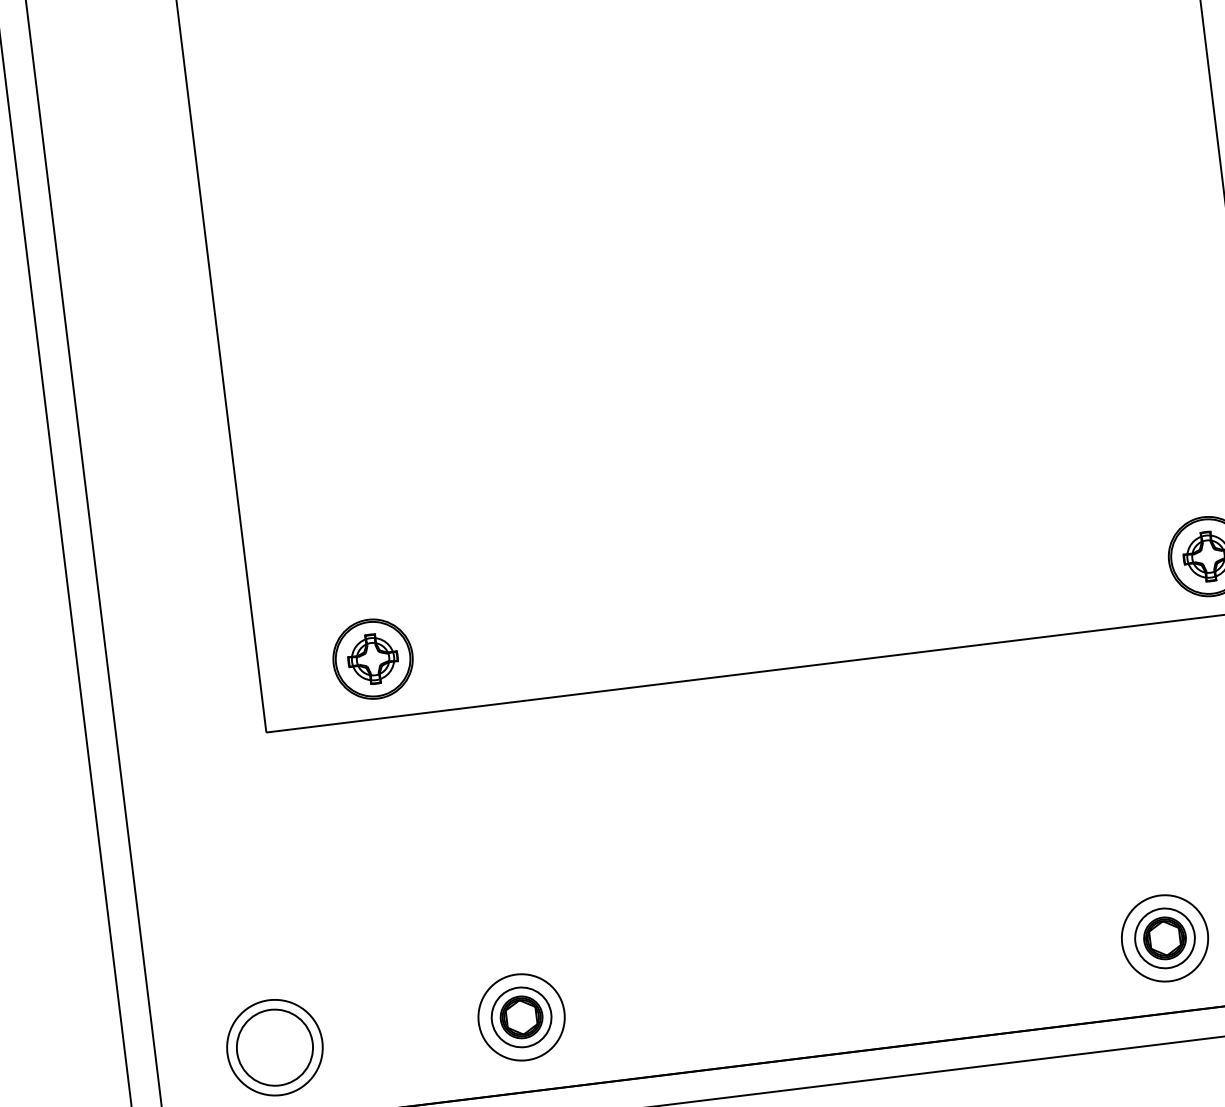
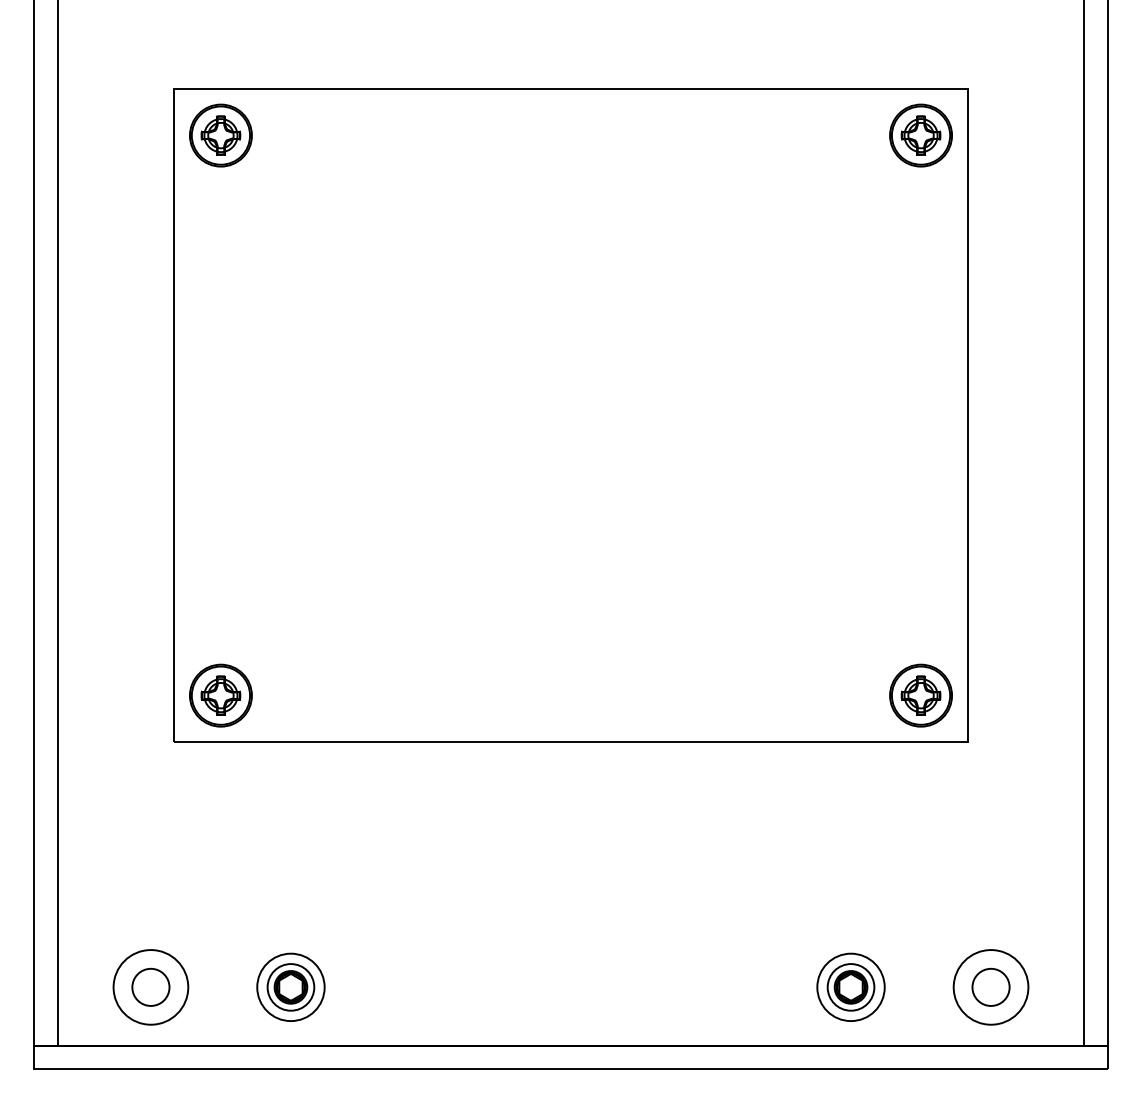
part: (372, 659) -> (220, 695), moved
part: (520, 1016) -> (290, 986), moved
circle: (274, 1046) -> (150, 986), size x0.62

